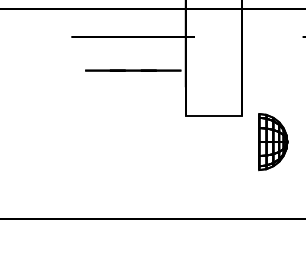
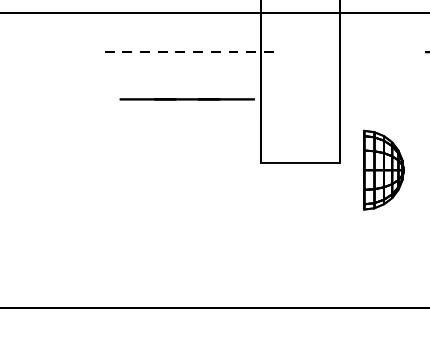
circle: (132, 36) -> (186, 51), solid -> dashed
part: (273, 142) -> (384, 170), moved

